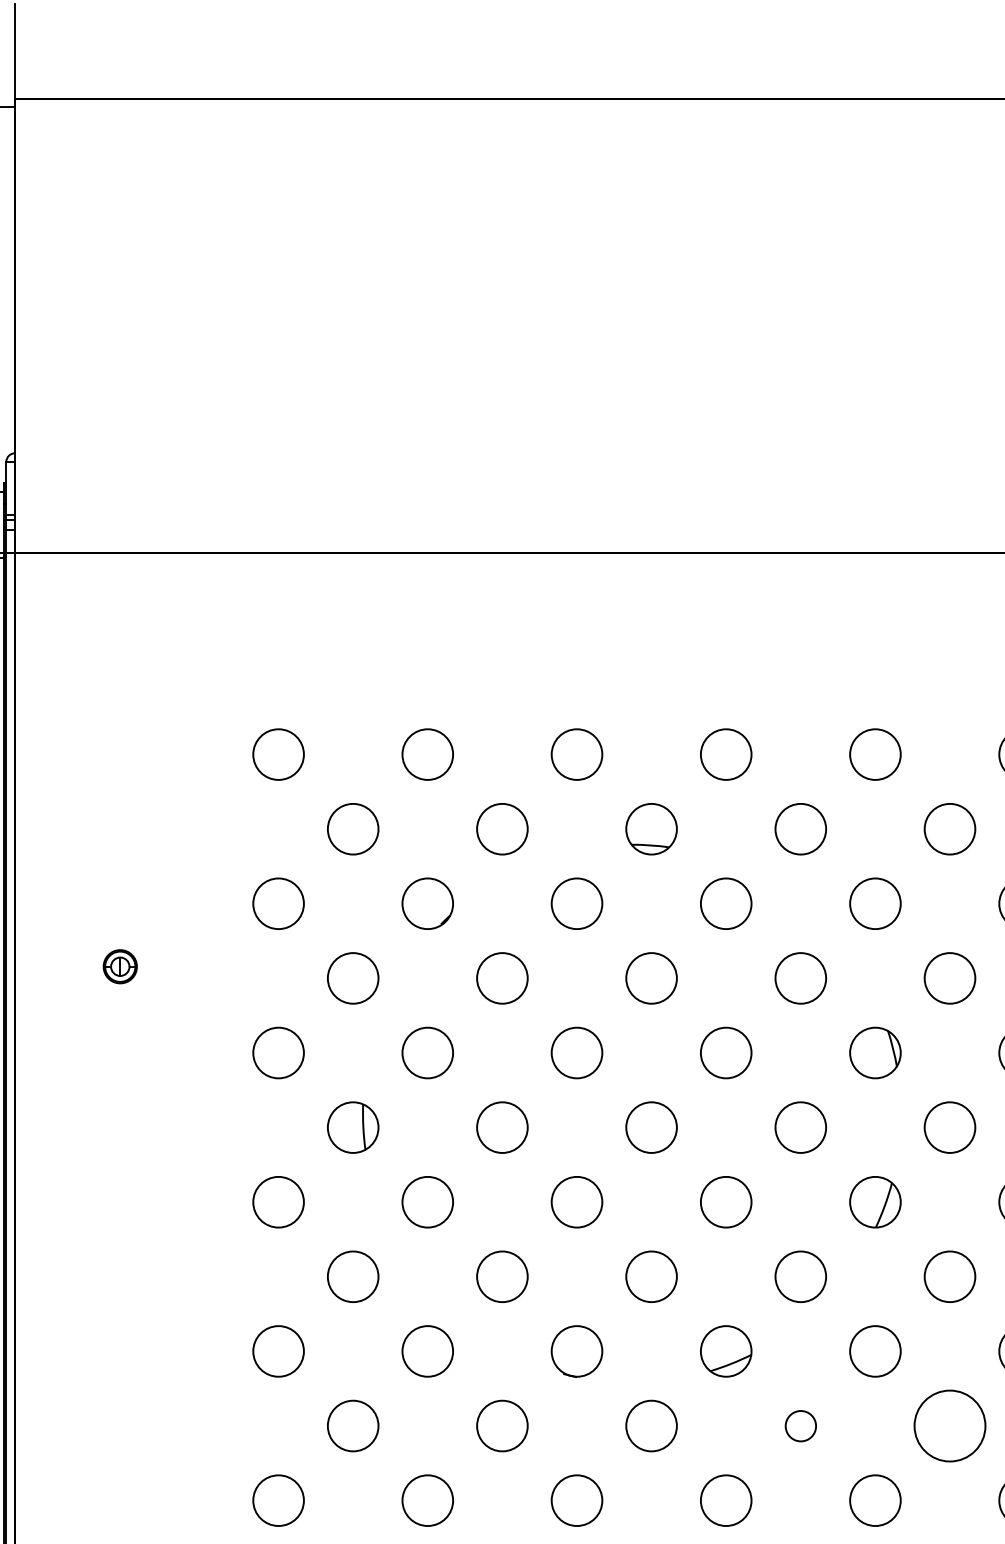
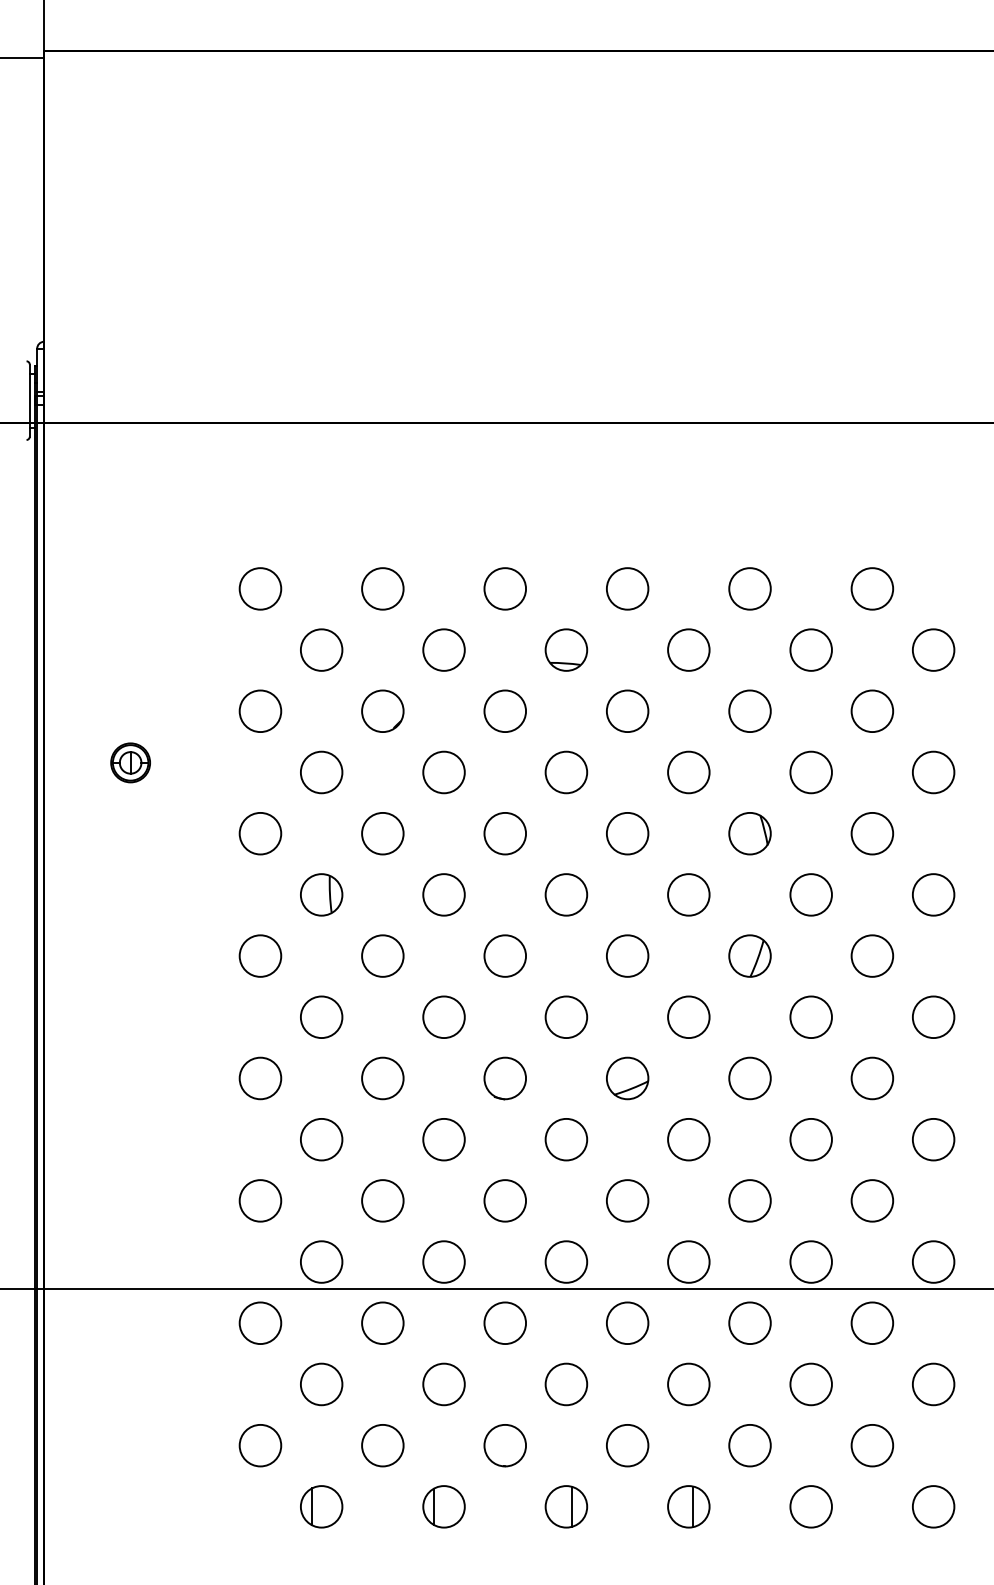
part: (120, 966) -> (130, 762), size x1.43
circle: (800, 1425) -> (688, 1139), size x1.67
circle: (949, 1425) -> (810, 1139), size x0.71

